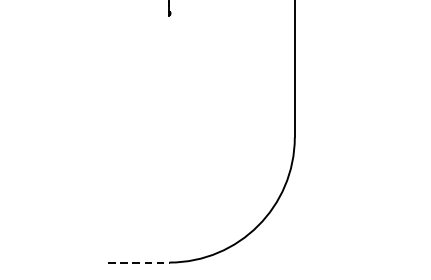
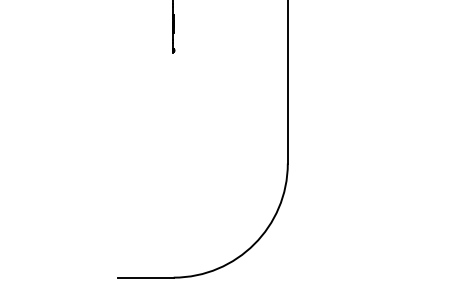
line: (138, 262) -> (145, 277), dashed -> solid

